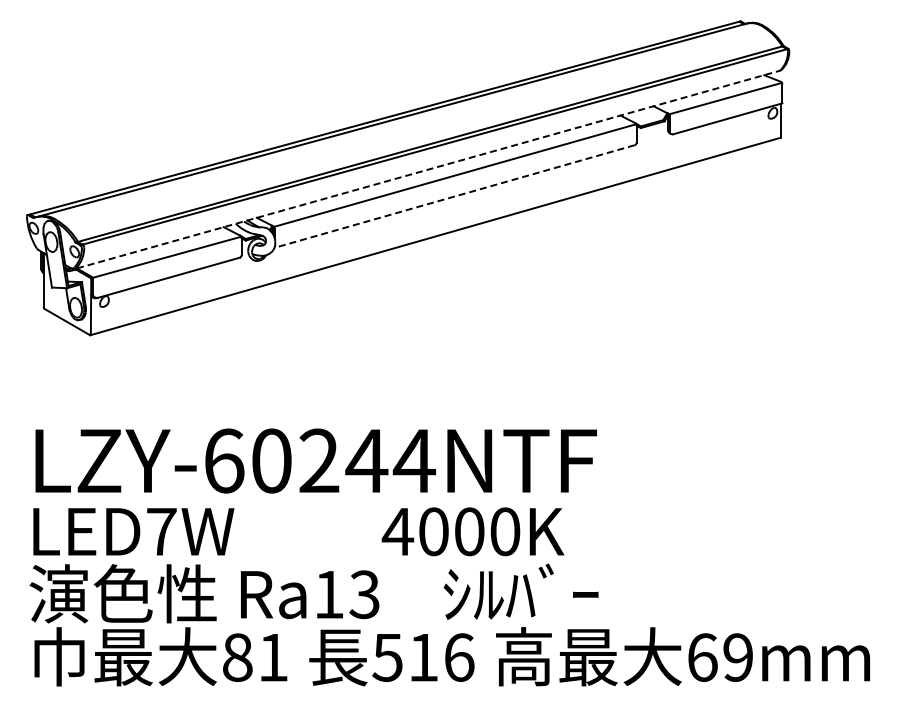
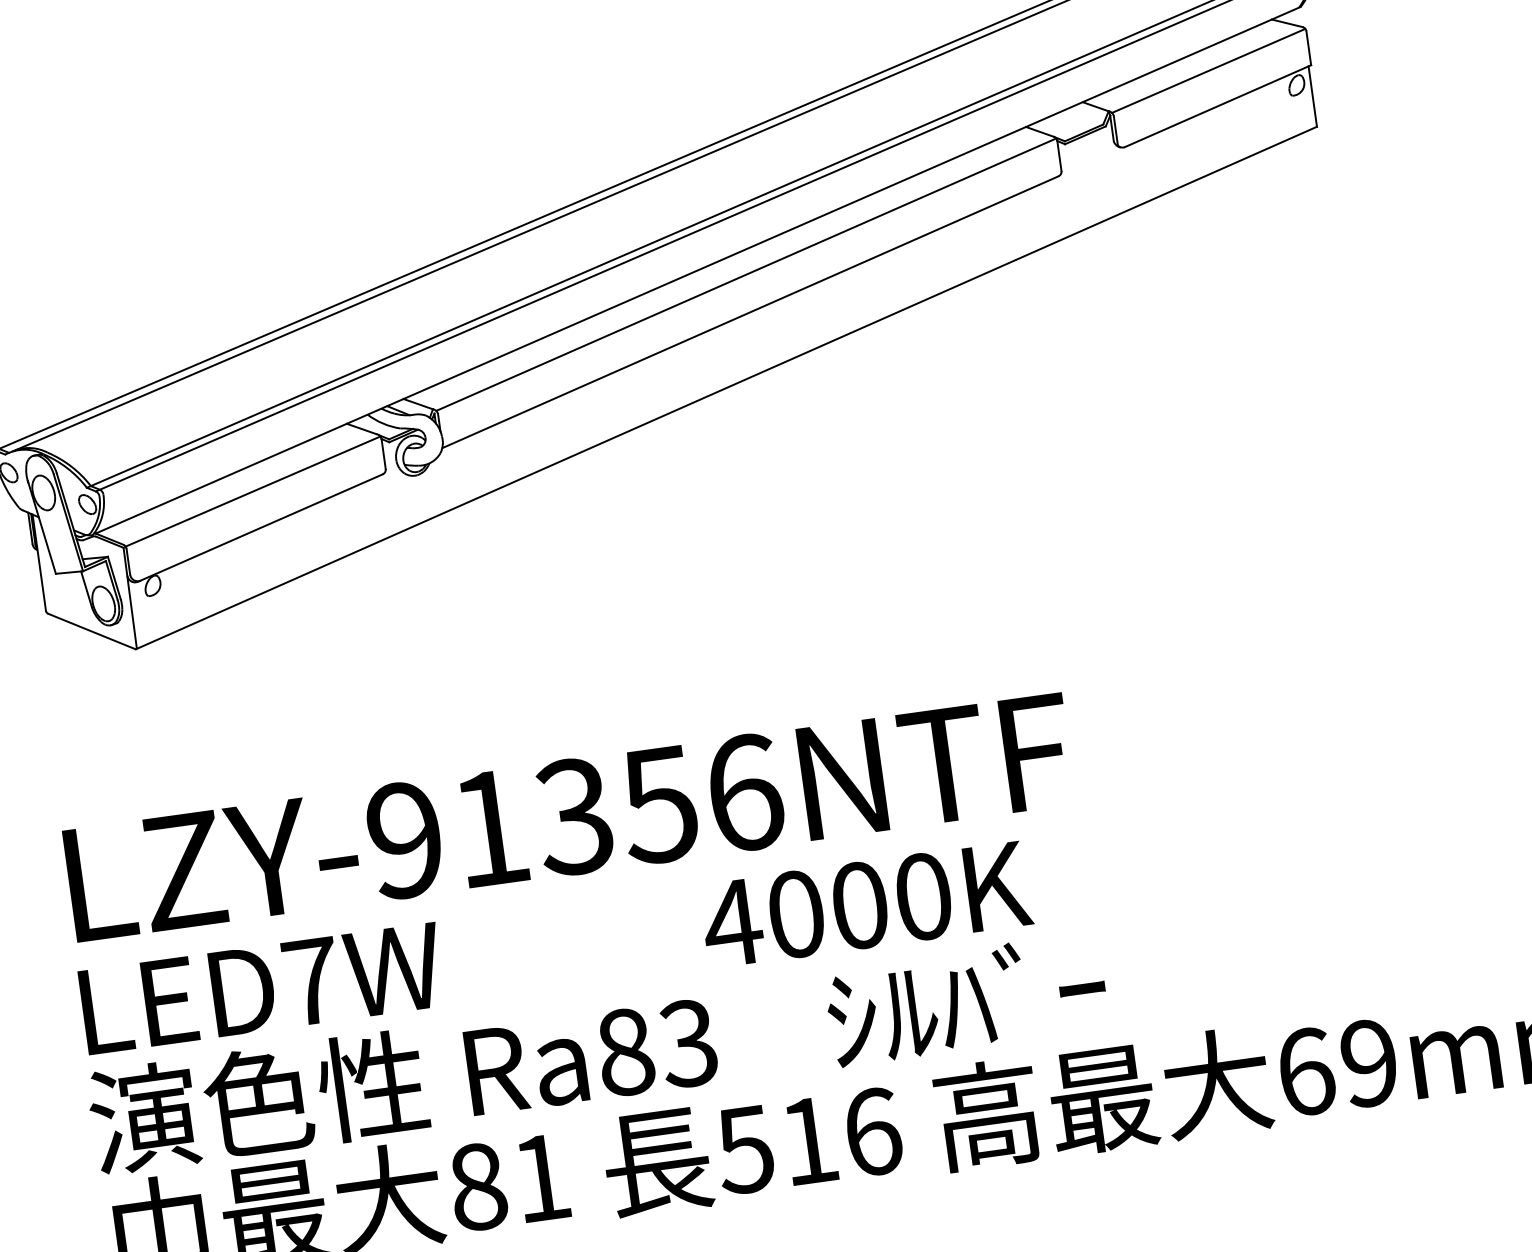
line: (429, 169) -> (699, 270), dashed -> solid
line: (454, 196) -> (750, 312), dashed -> solid
text: (320, 460) -> (576, 815), LZY-60244NTF -> LZY-91356NTF
text: (329, 594) -> (625, 1051), Ra13 -> Ra83

